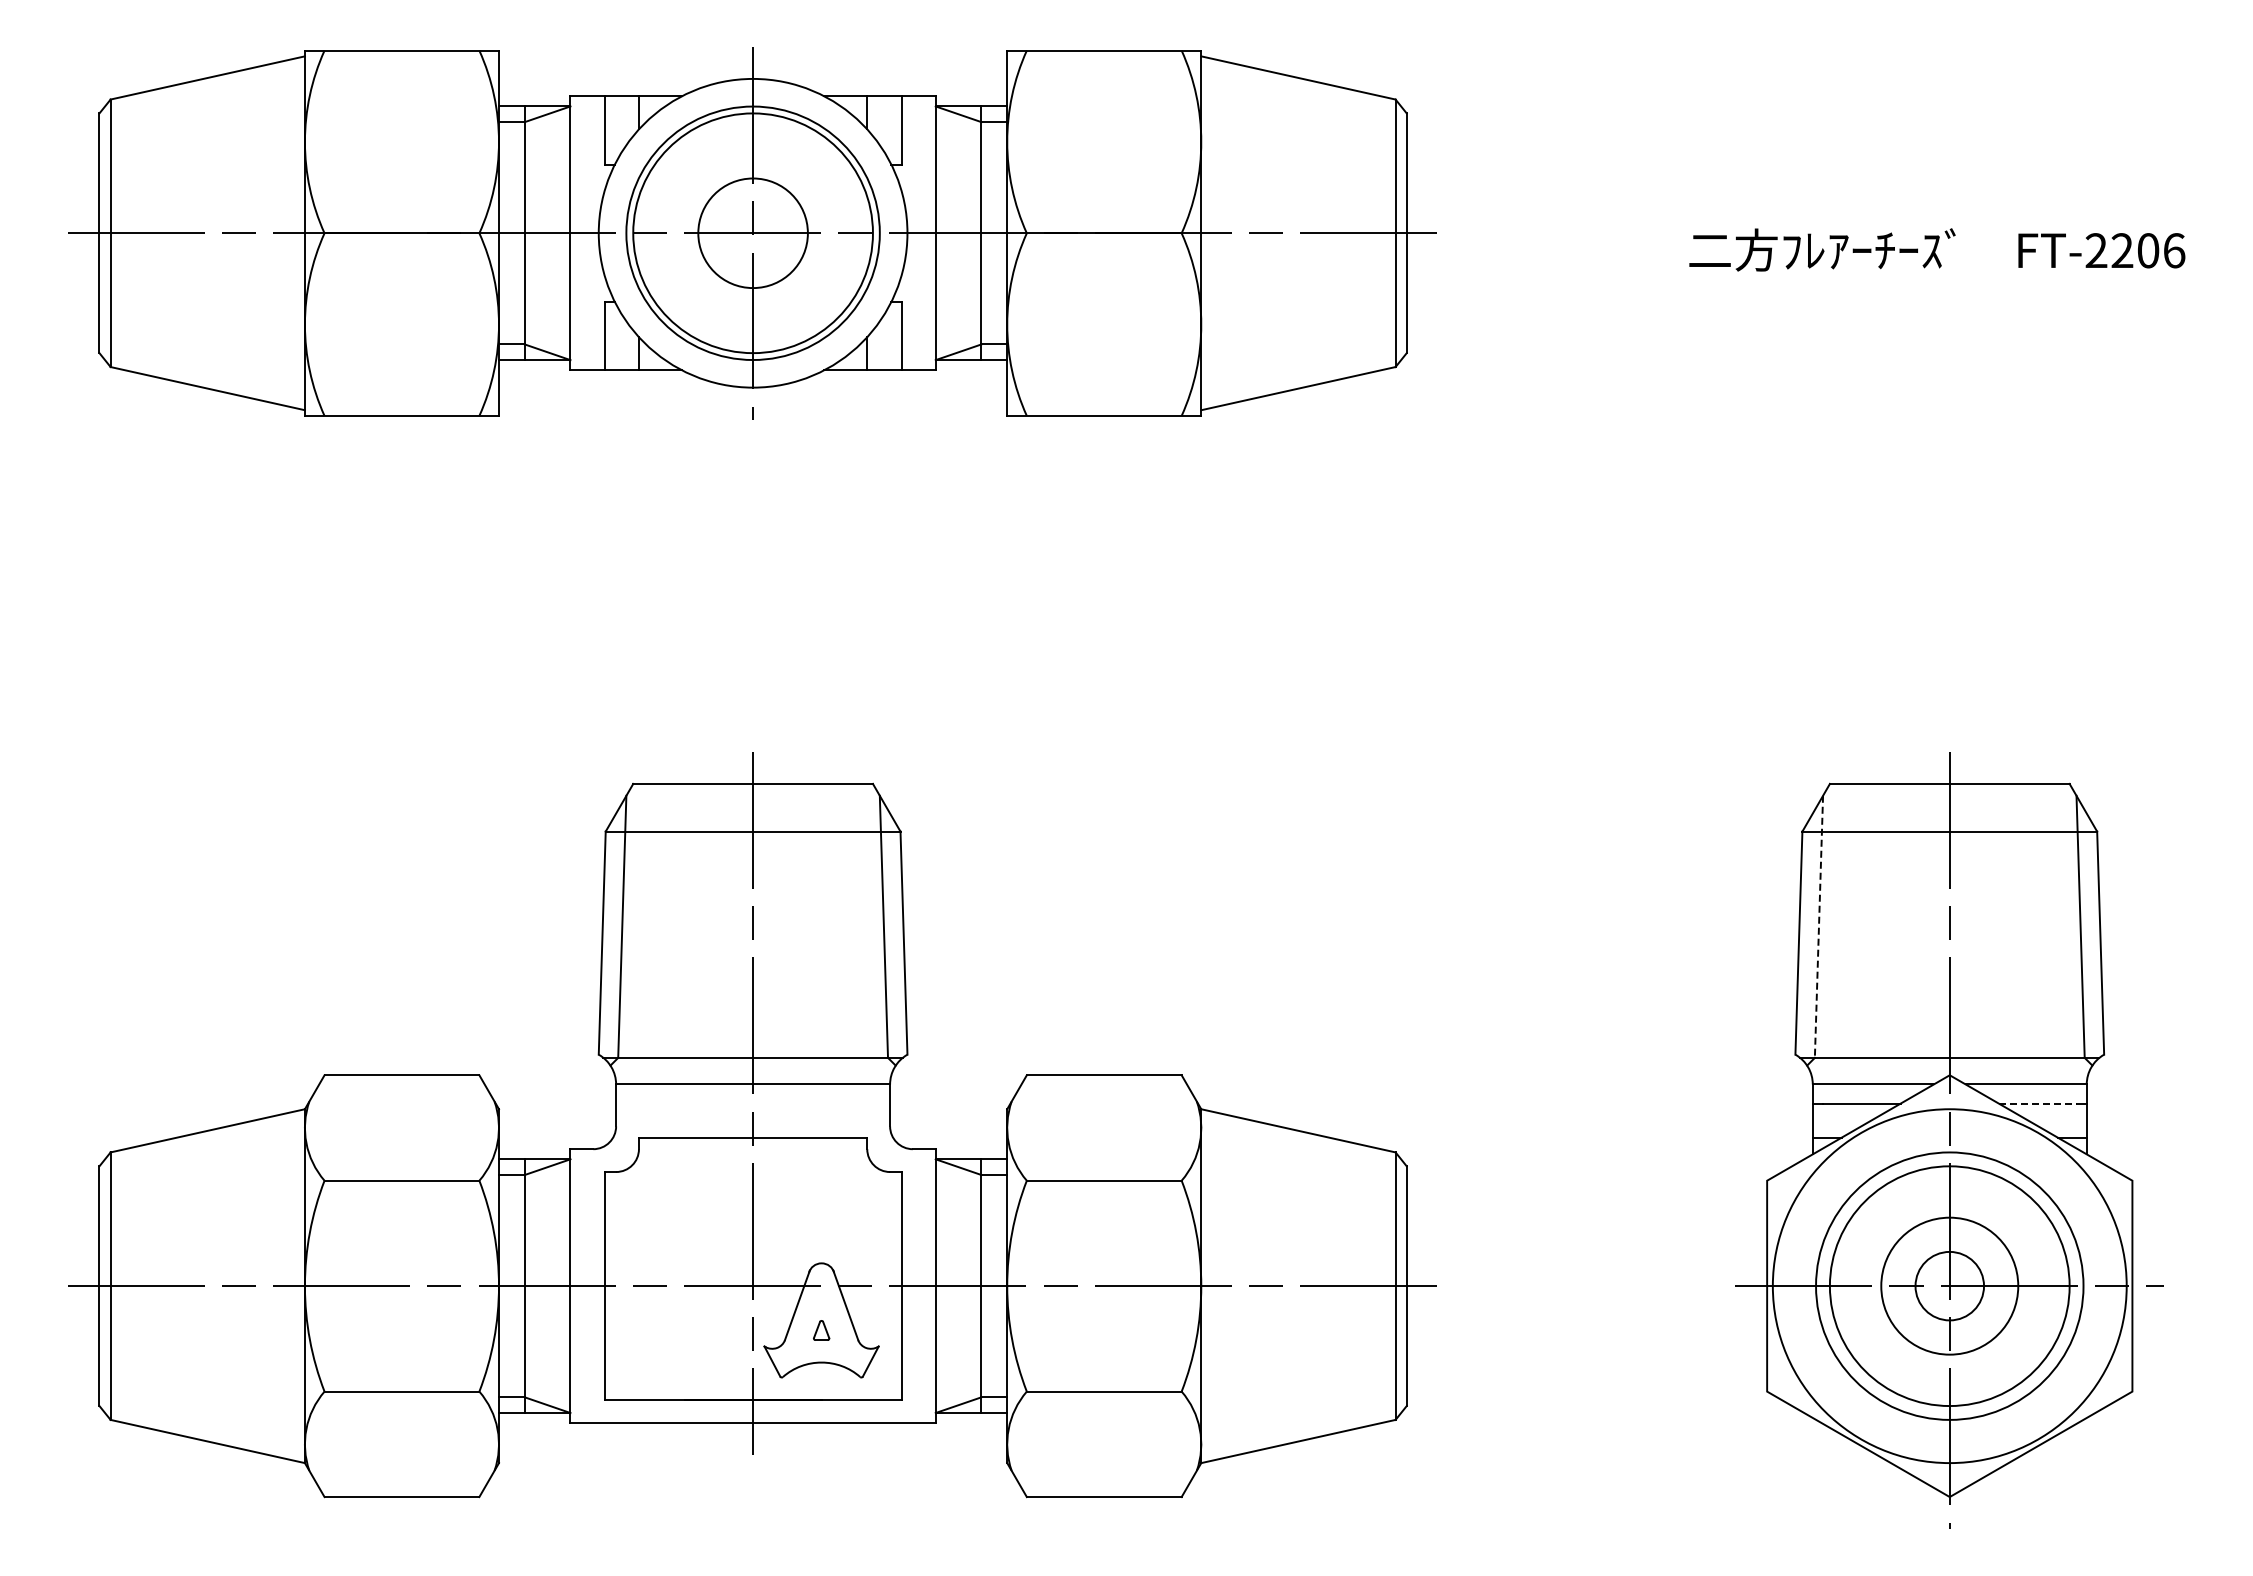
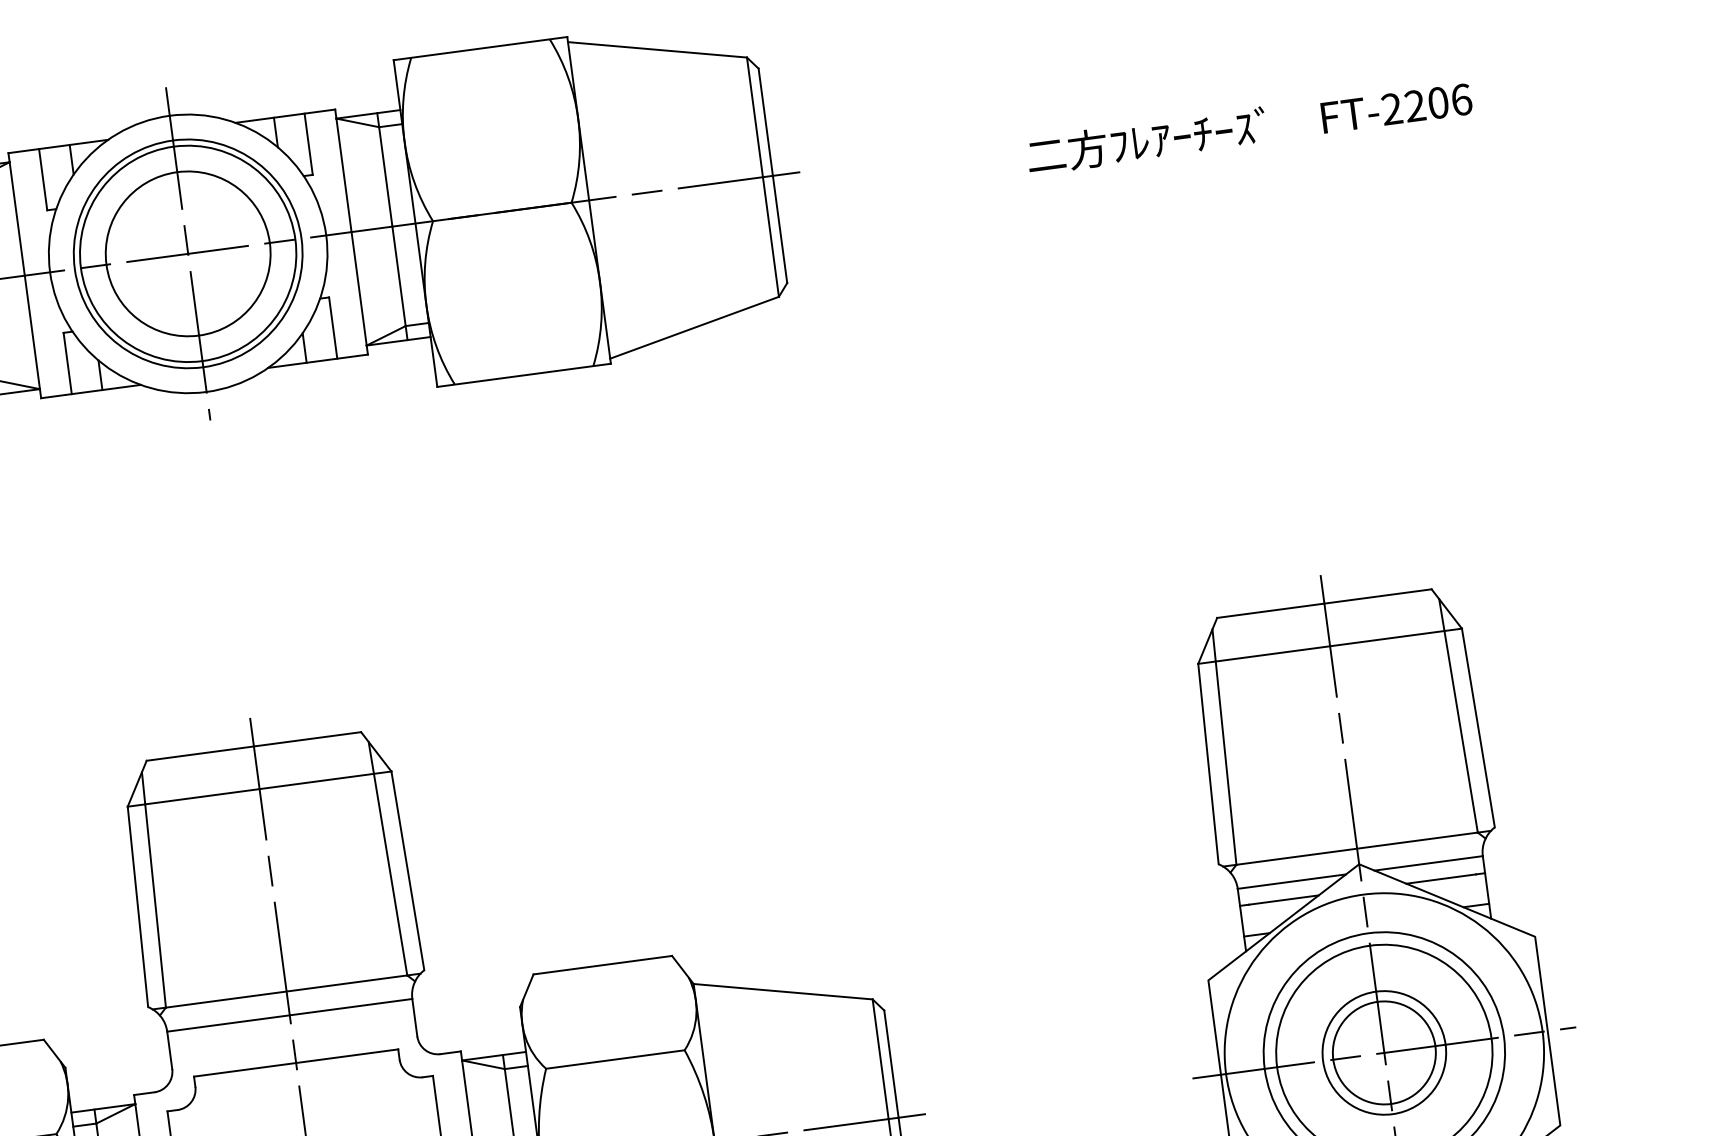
circle: (752, 232) -> (187, 253), size x1.67
line: (1818, 927) -> (1224, 747), dashed -> solid
line: (2037, 1103) -> (1441, 879), dashed -> solid
circle: (1949, 1286) -> (1384, 1053), size x1.67

